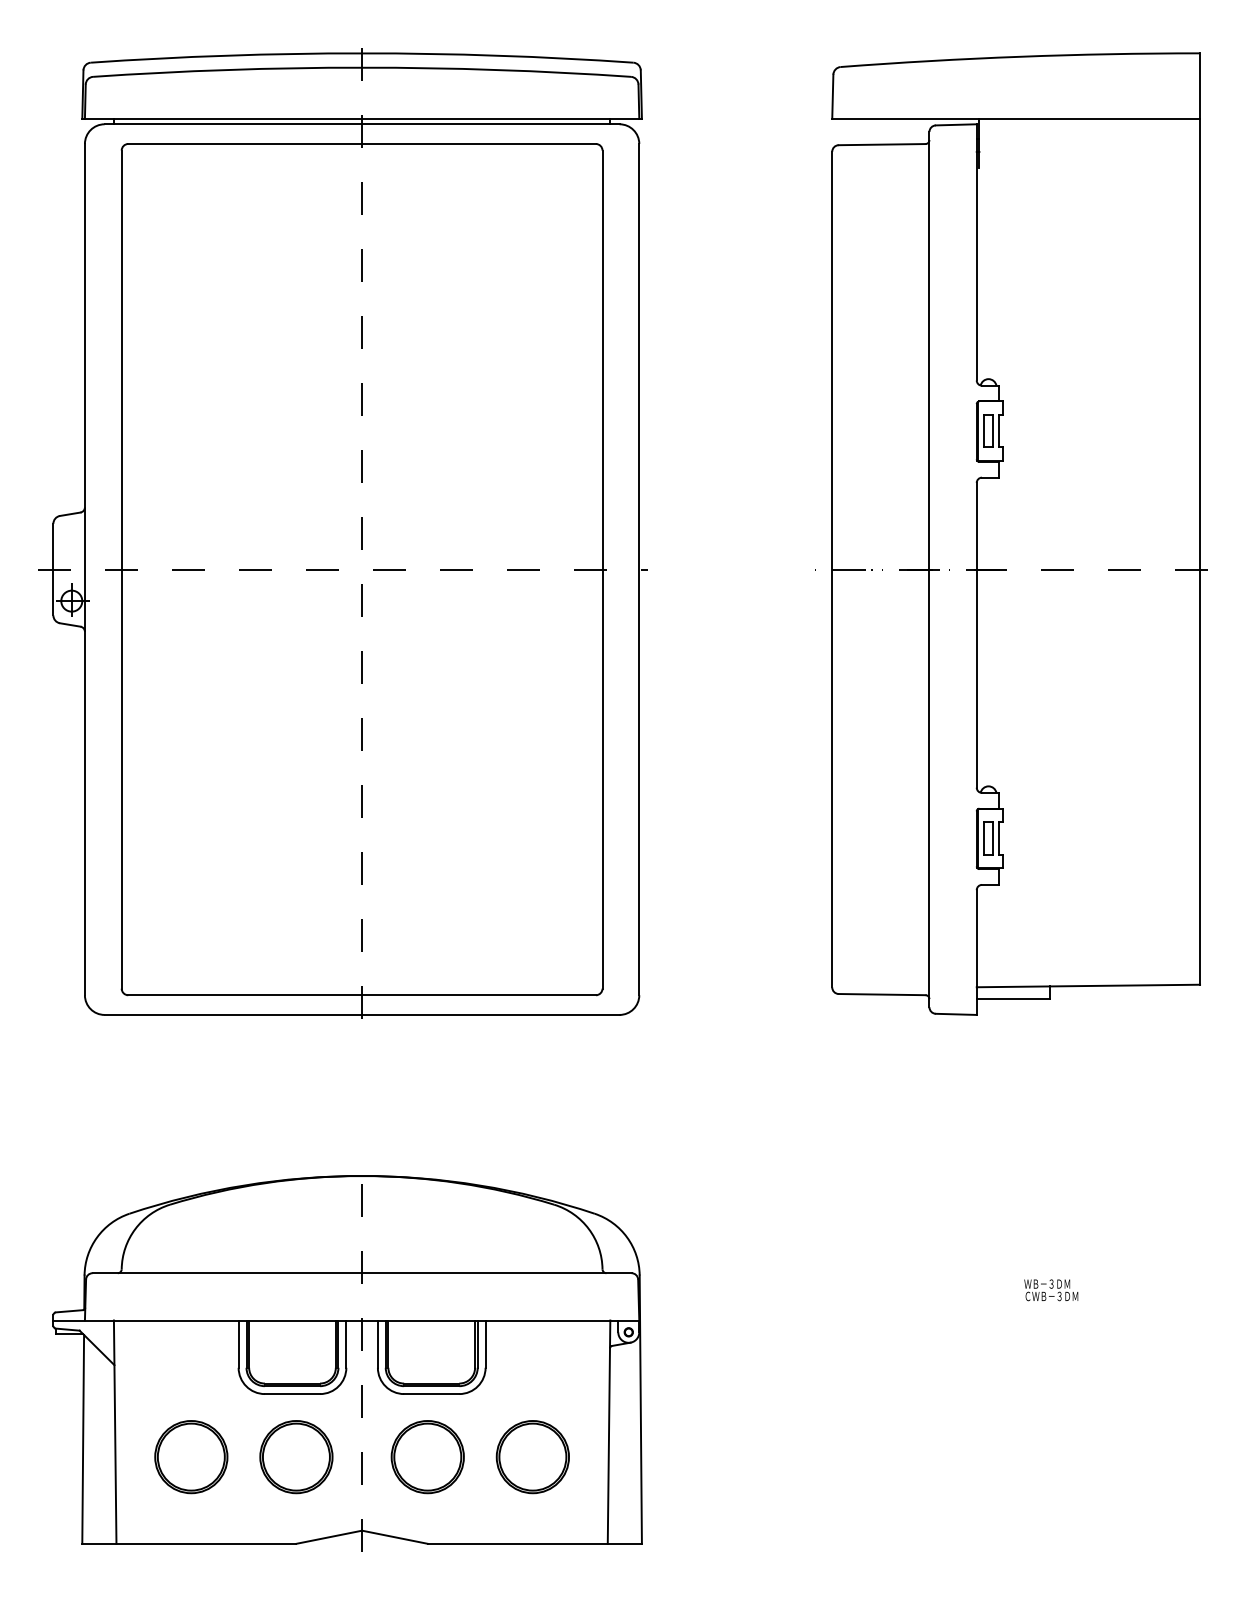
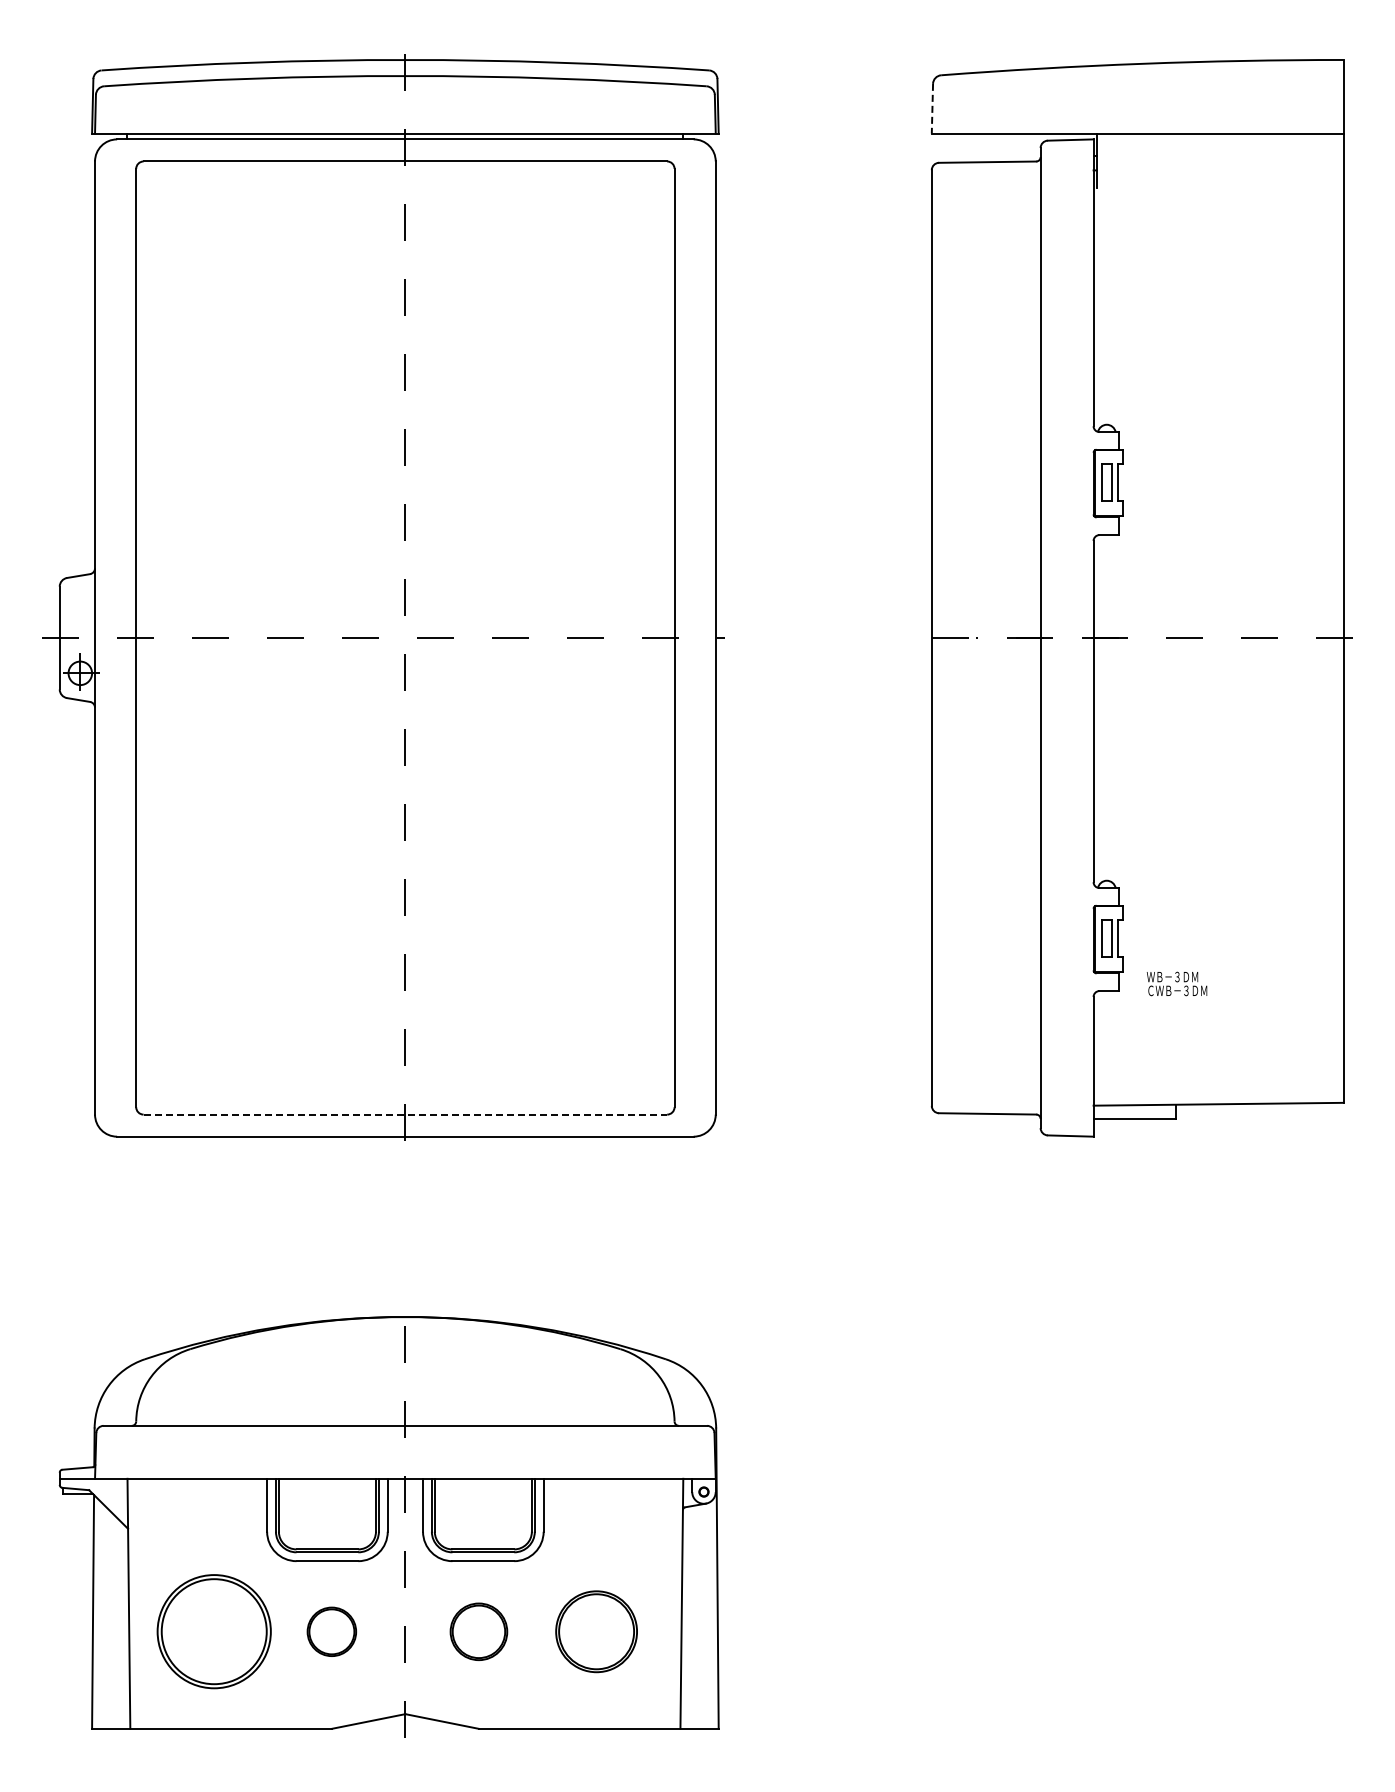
line: (832, 96) -> (932, 108), solid -> dashed
line: (362, 995) -> (405, 1114), solid -> dashed
text: (1050, 1289) -> (1176, 983), moved
part: (190, 1456) -> (213, 1631), size x1.4
part: (296, 1456) -> (331, 1631), size x0.6
part: (427, 1456) -> (478, 1631), size x0.7

